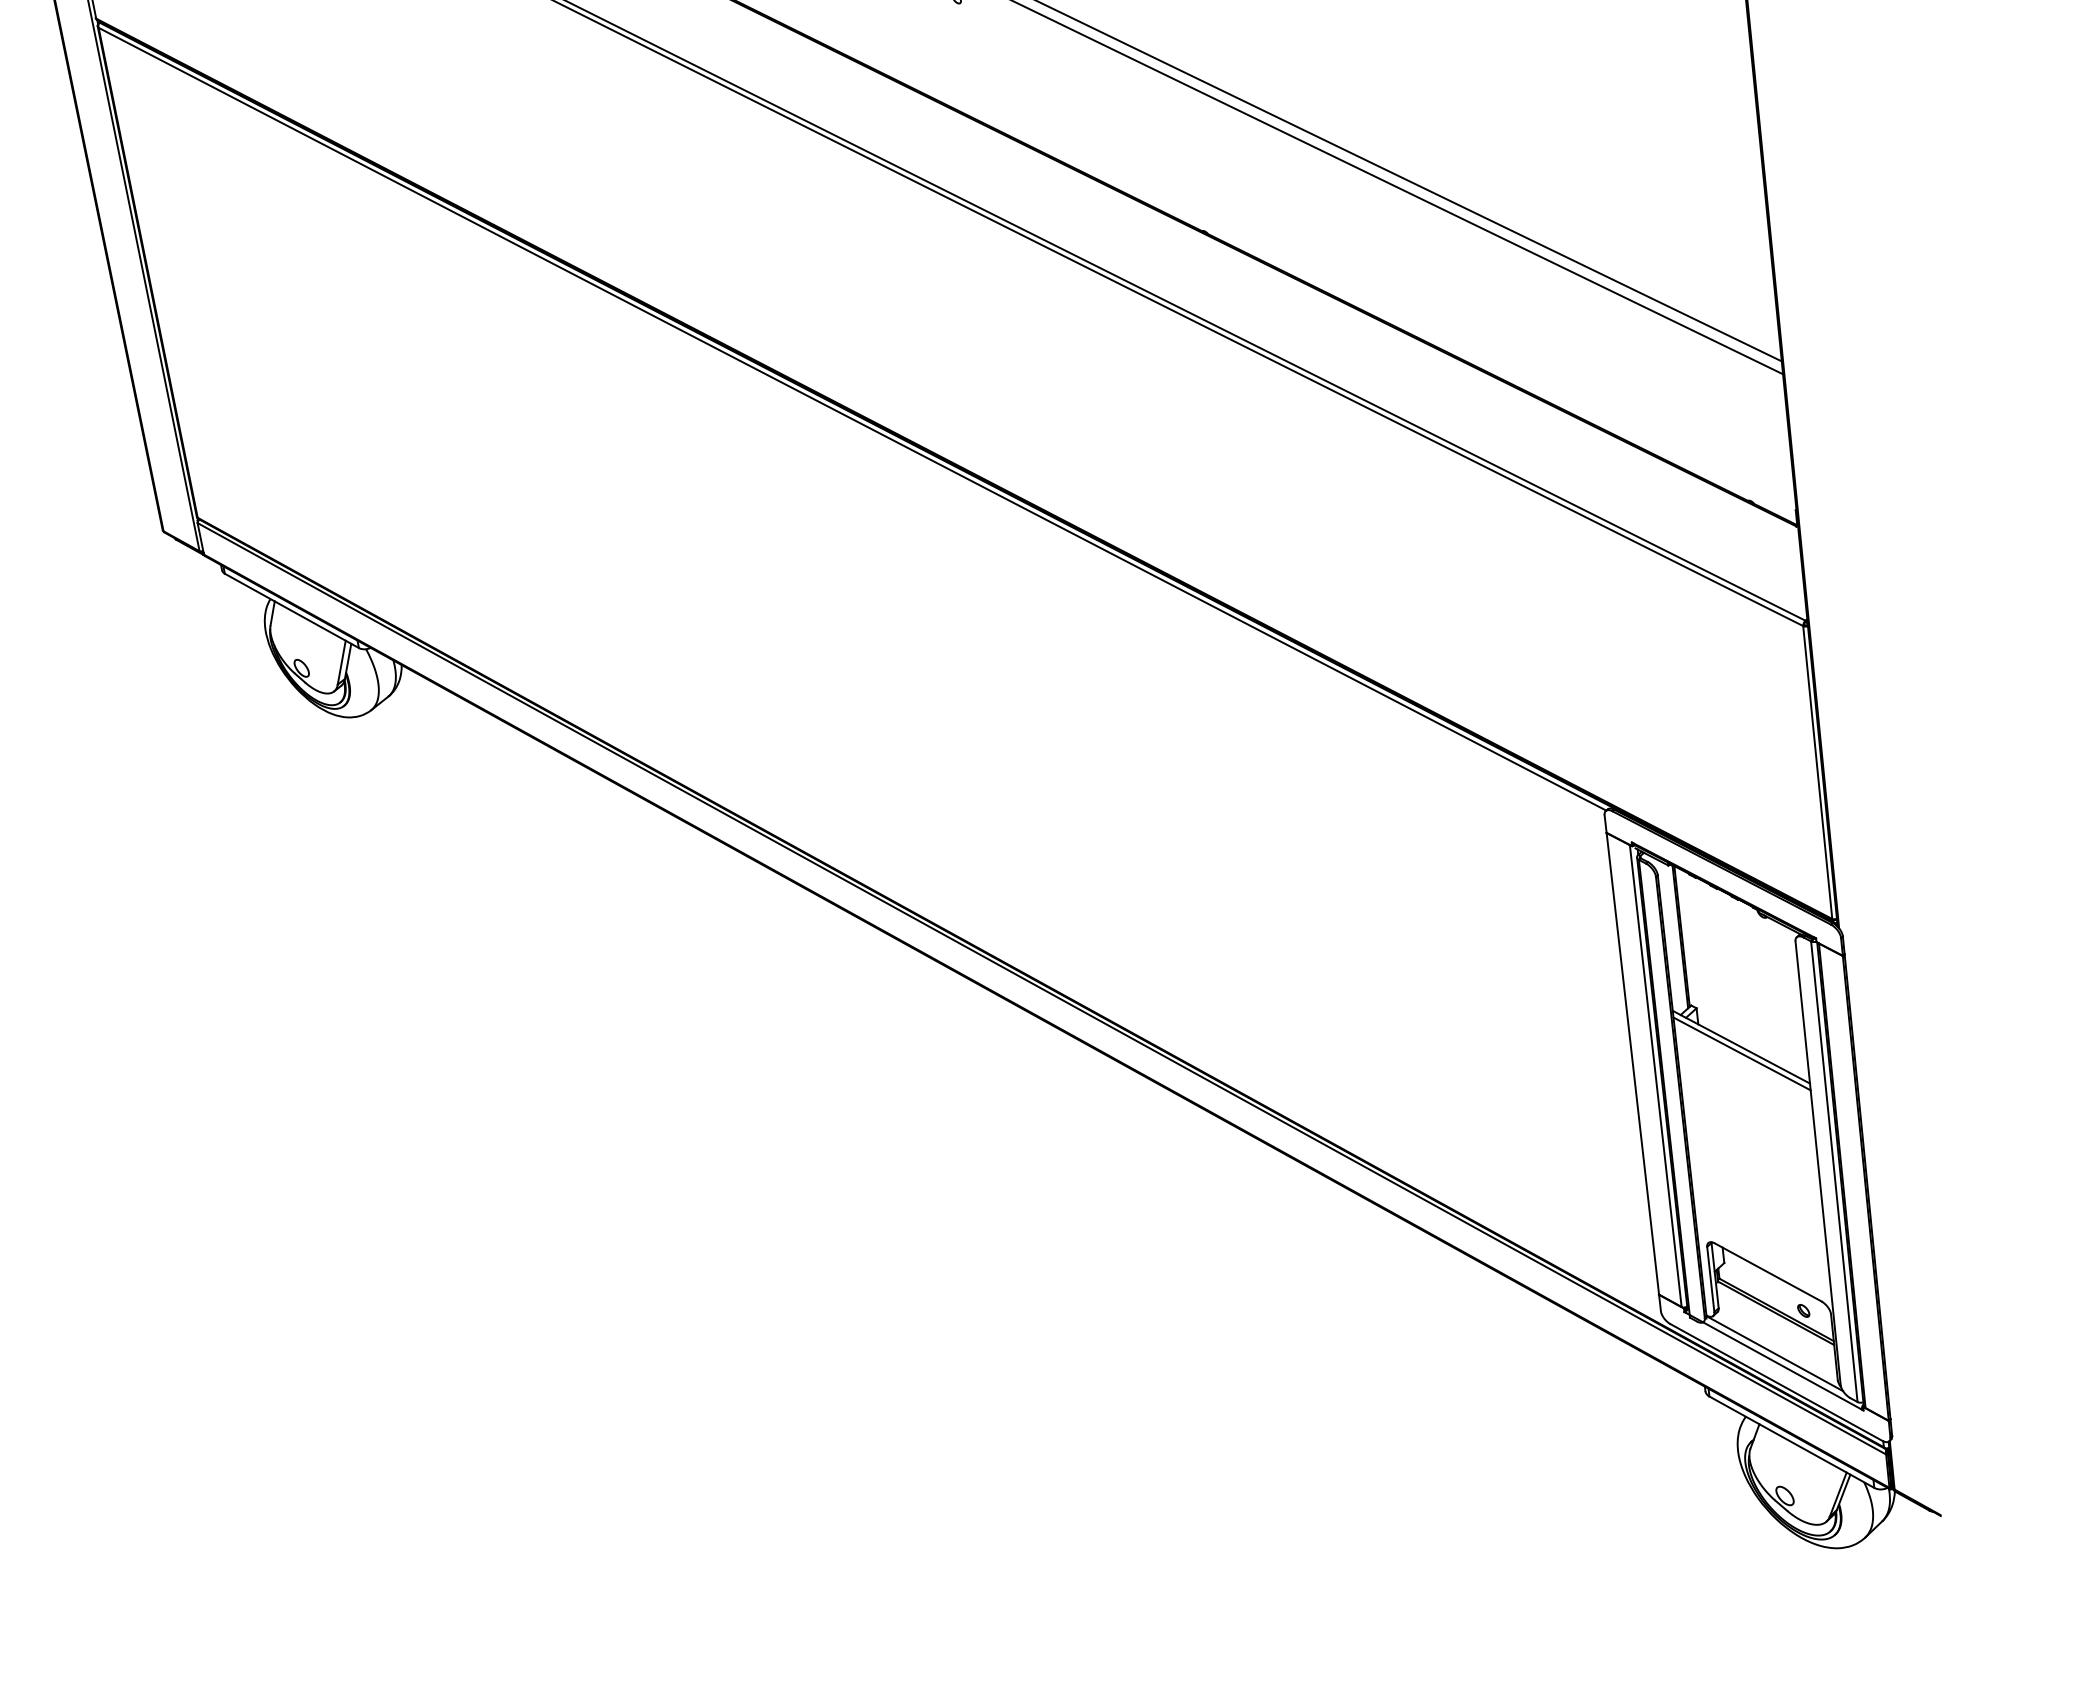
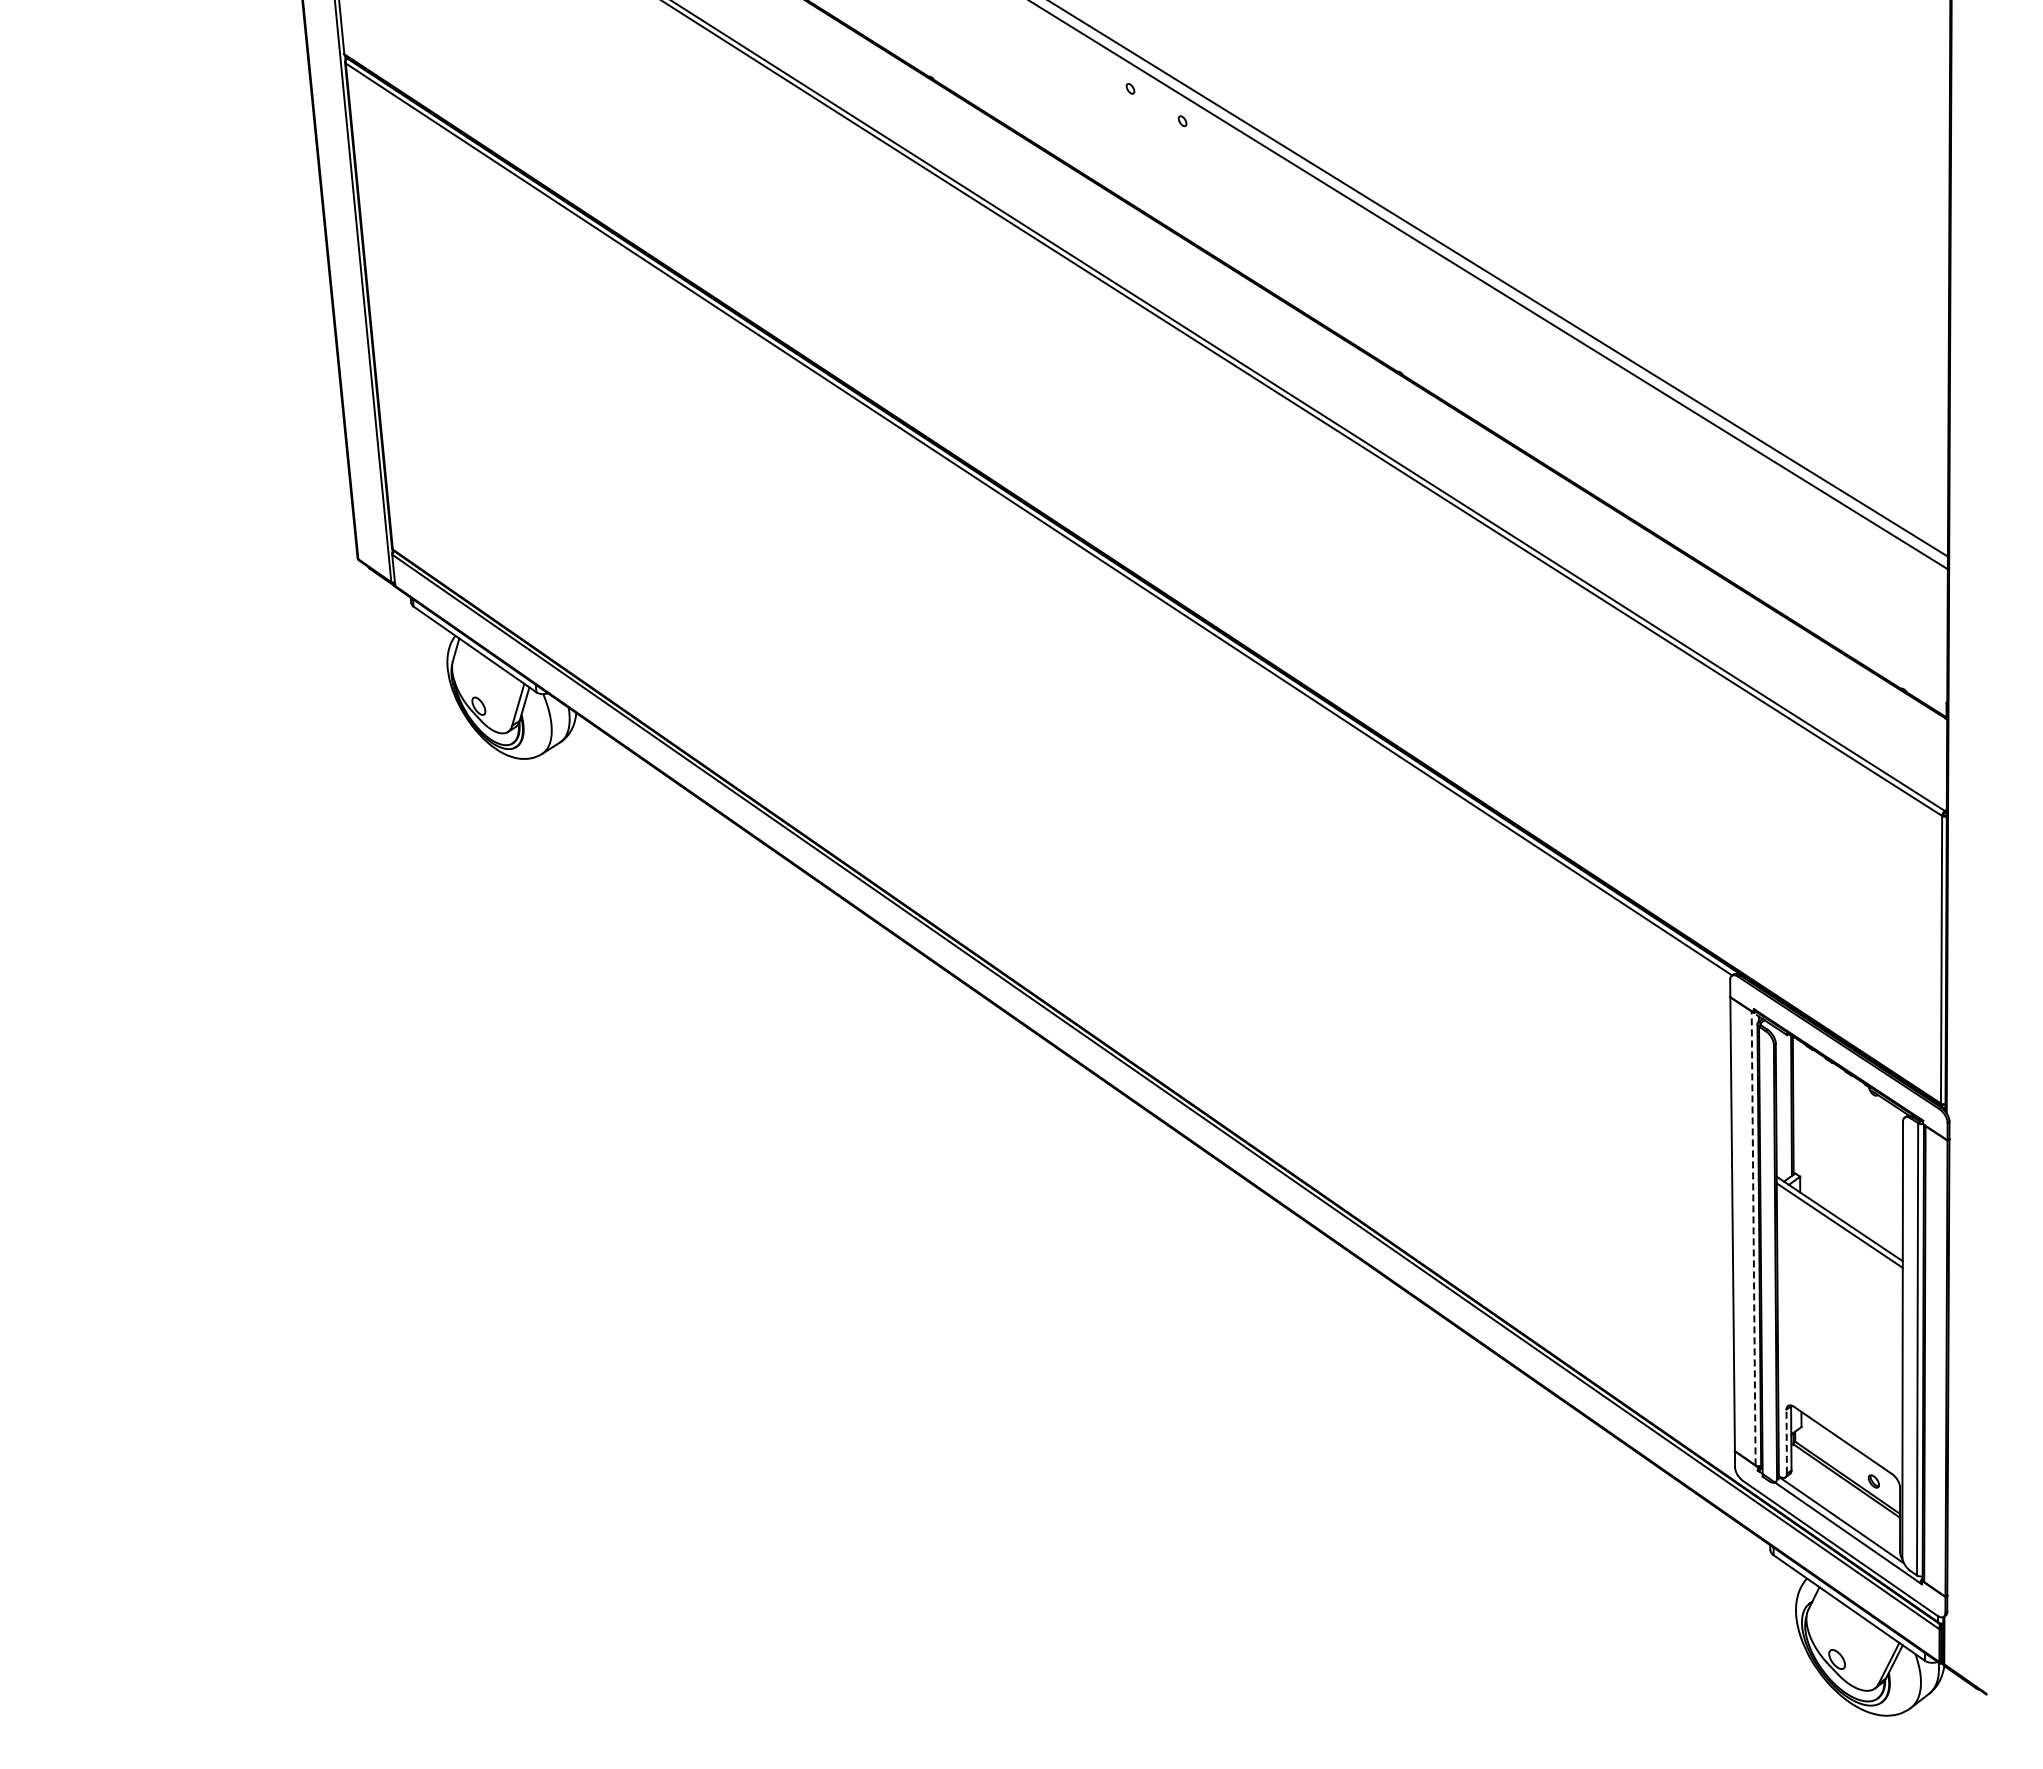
line: (1655, 1076) -> (1753, 1238), solid -> dashed
line: (1710, 1279) -> (1786, 1441), solid -> dashed

